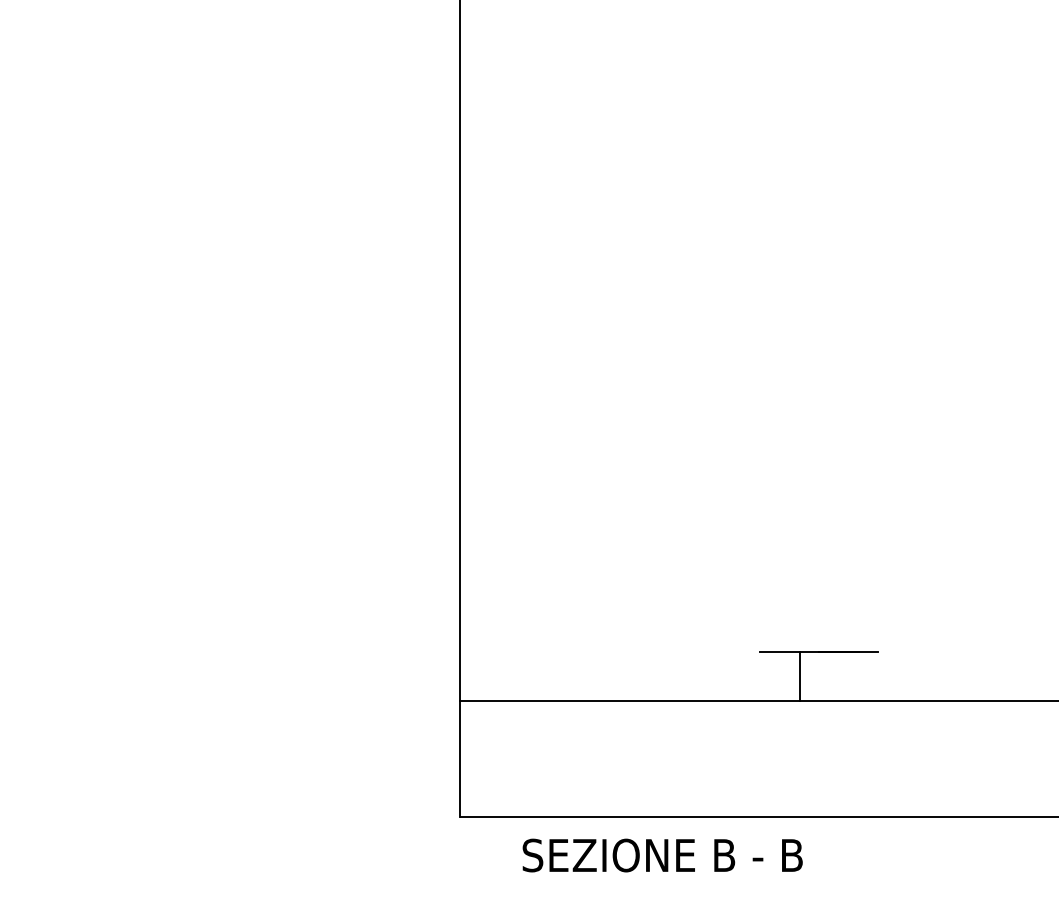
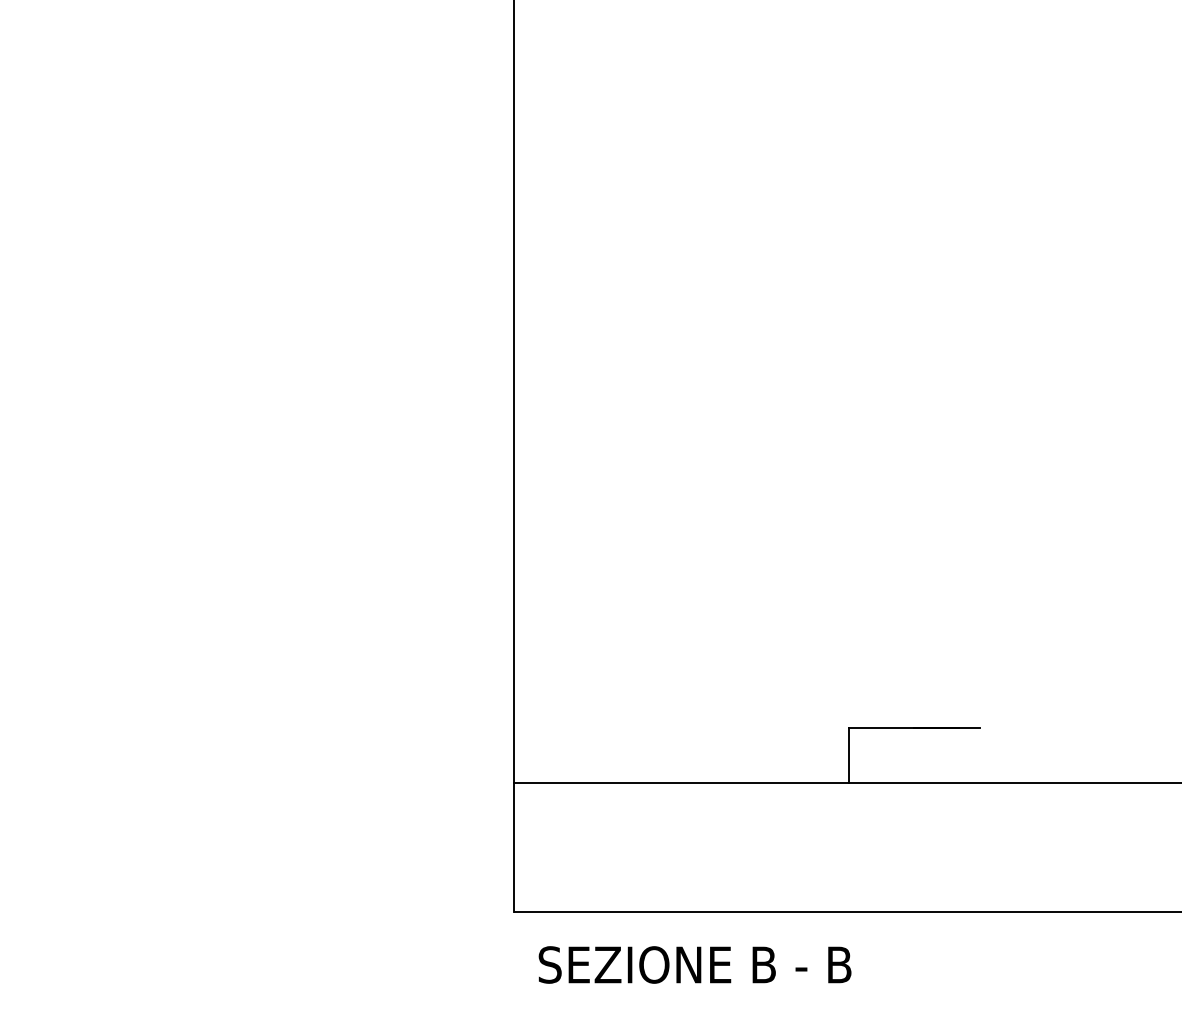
line: (800, 676) -> (848, 755), moved
text: (662, 855) -> (694, 964), moved

